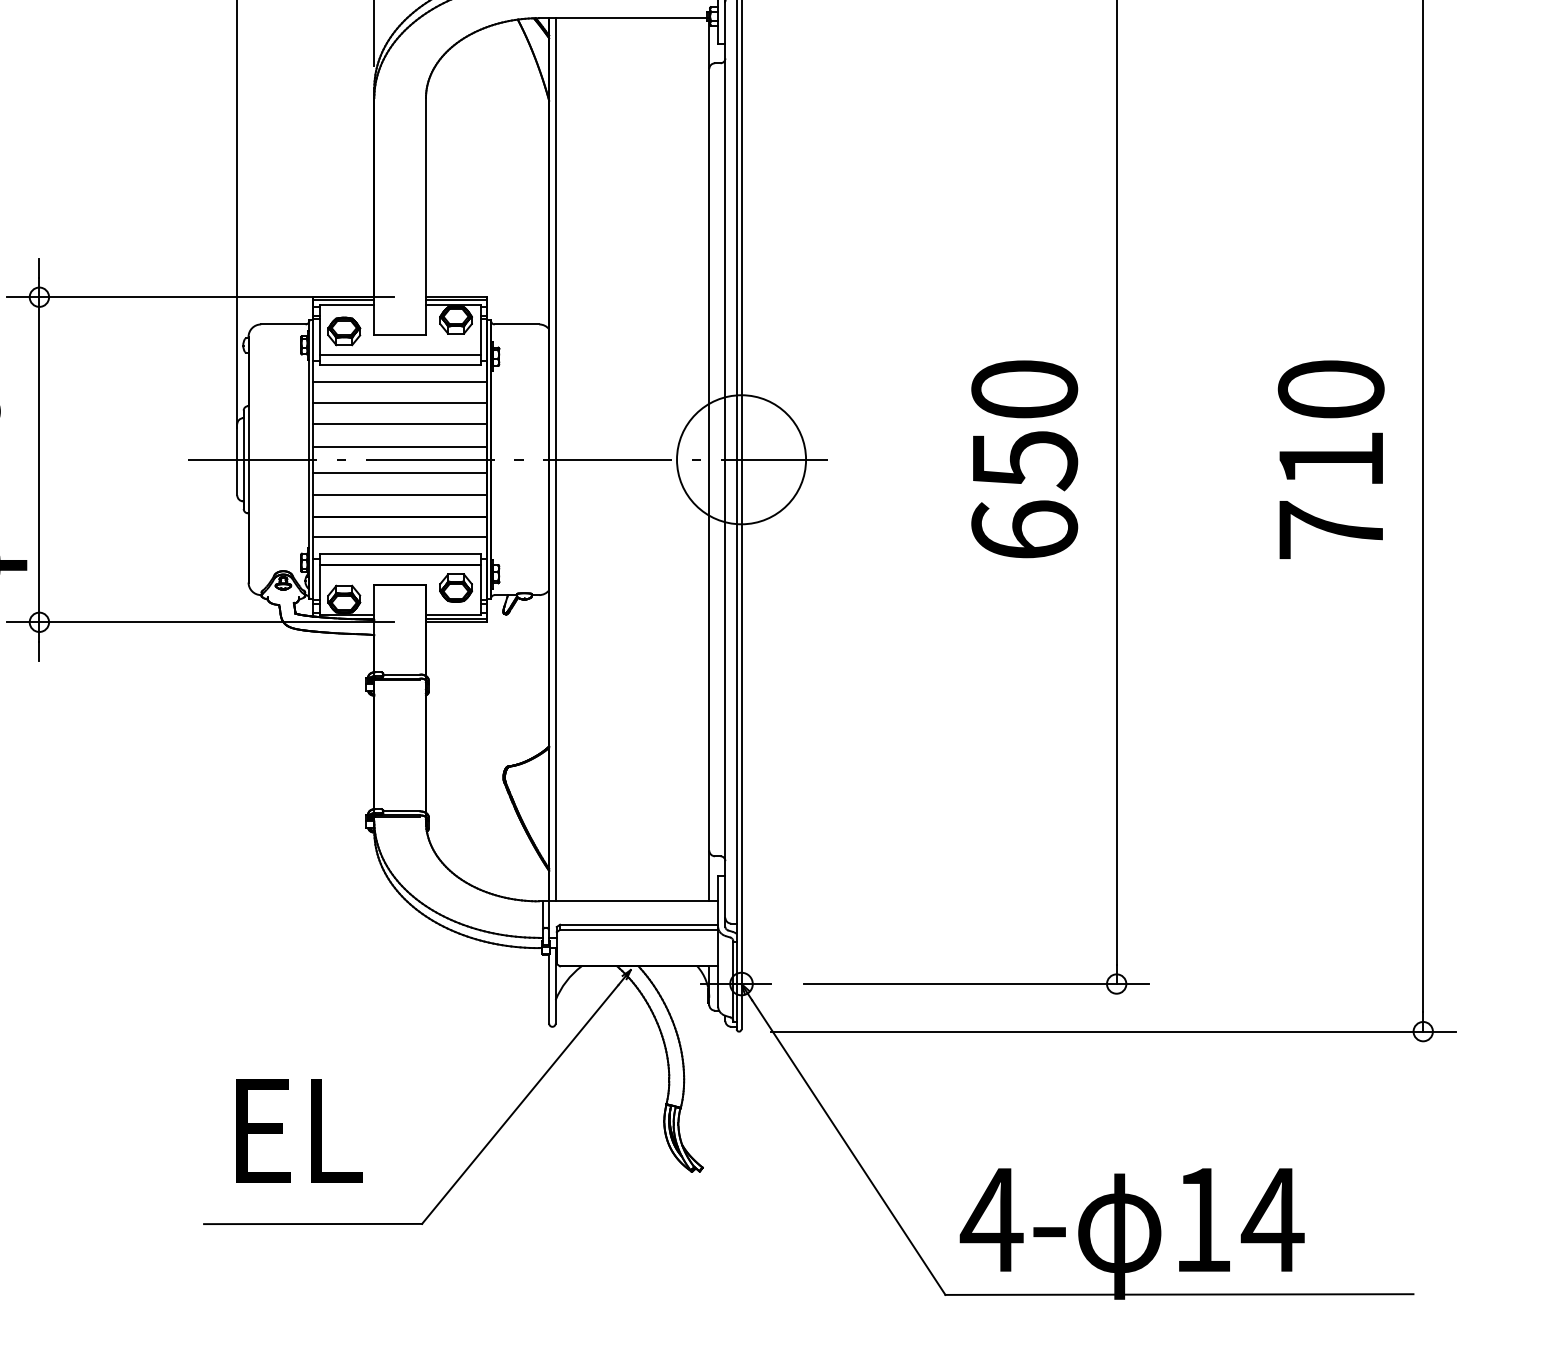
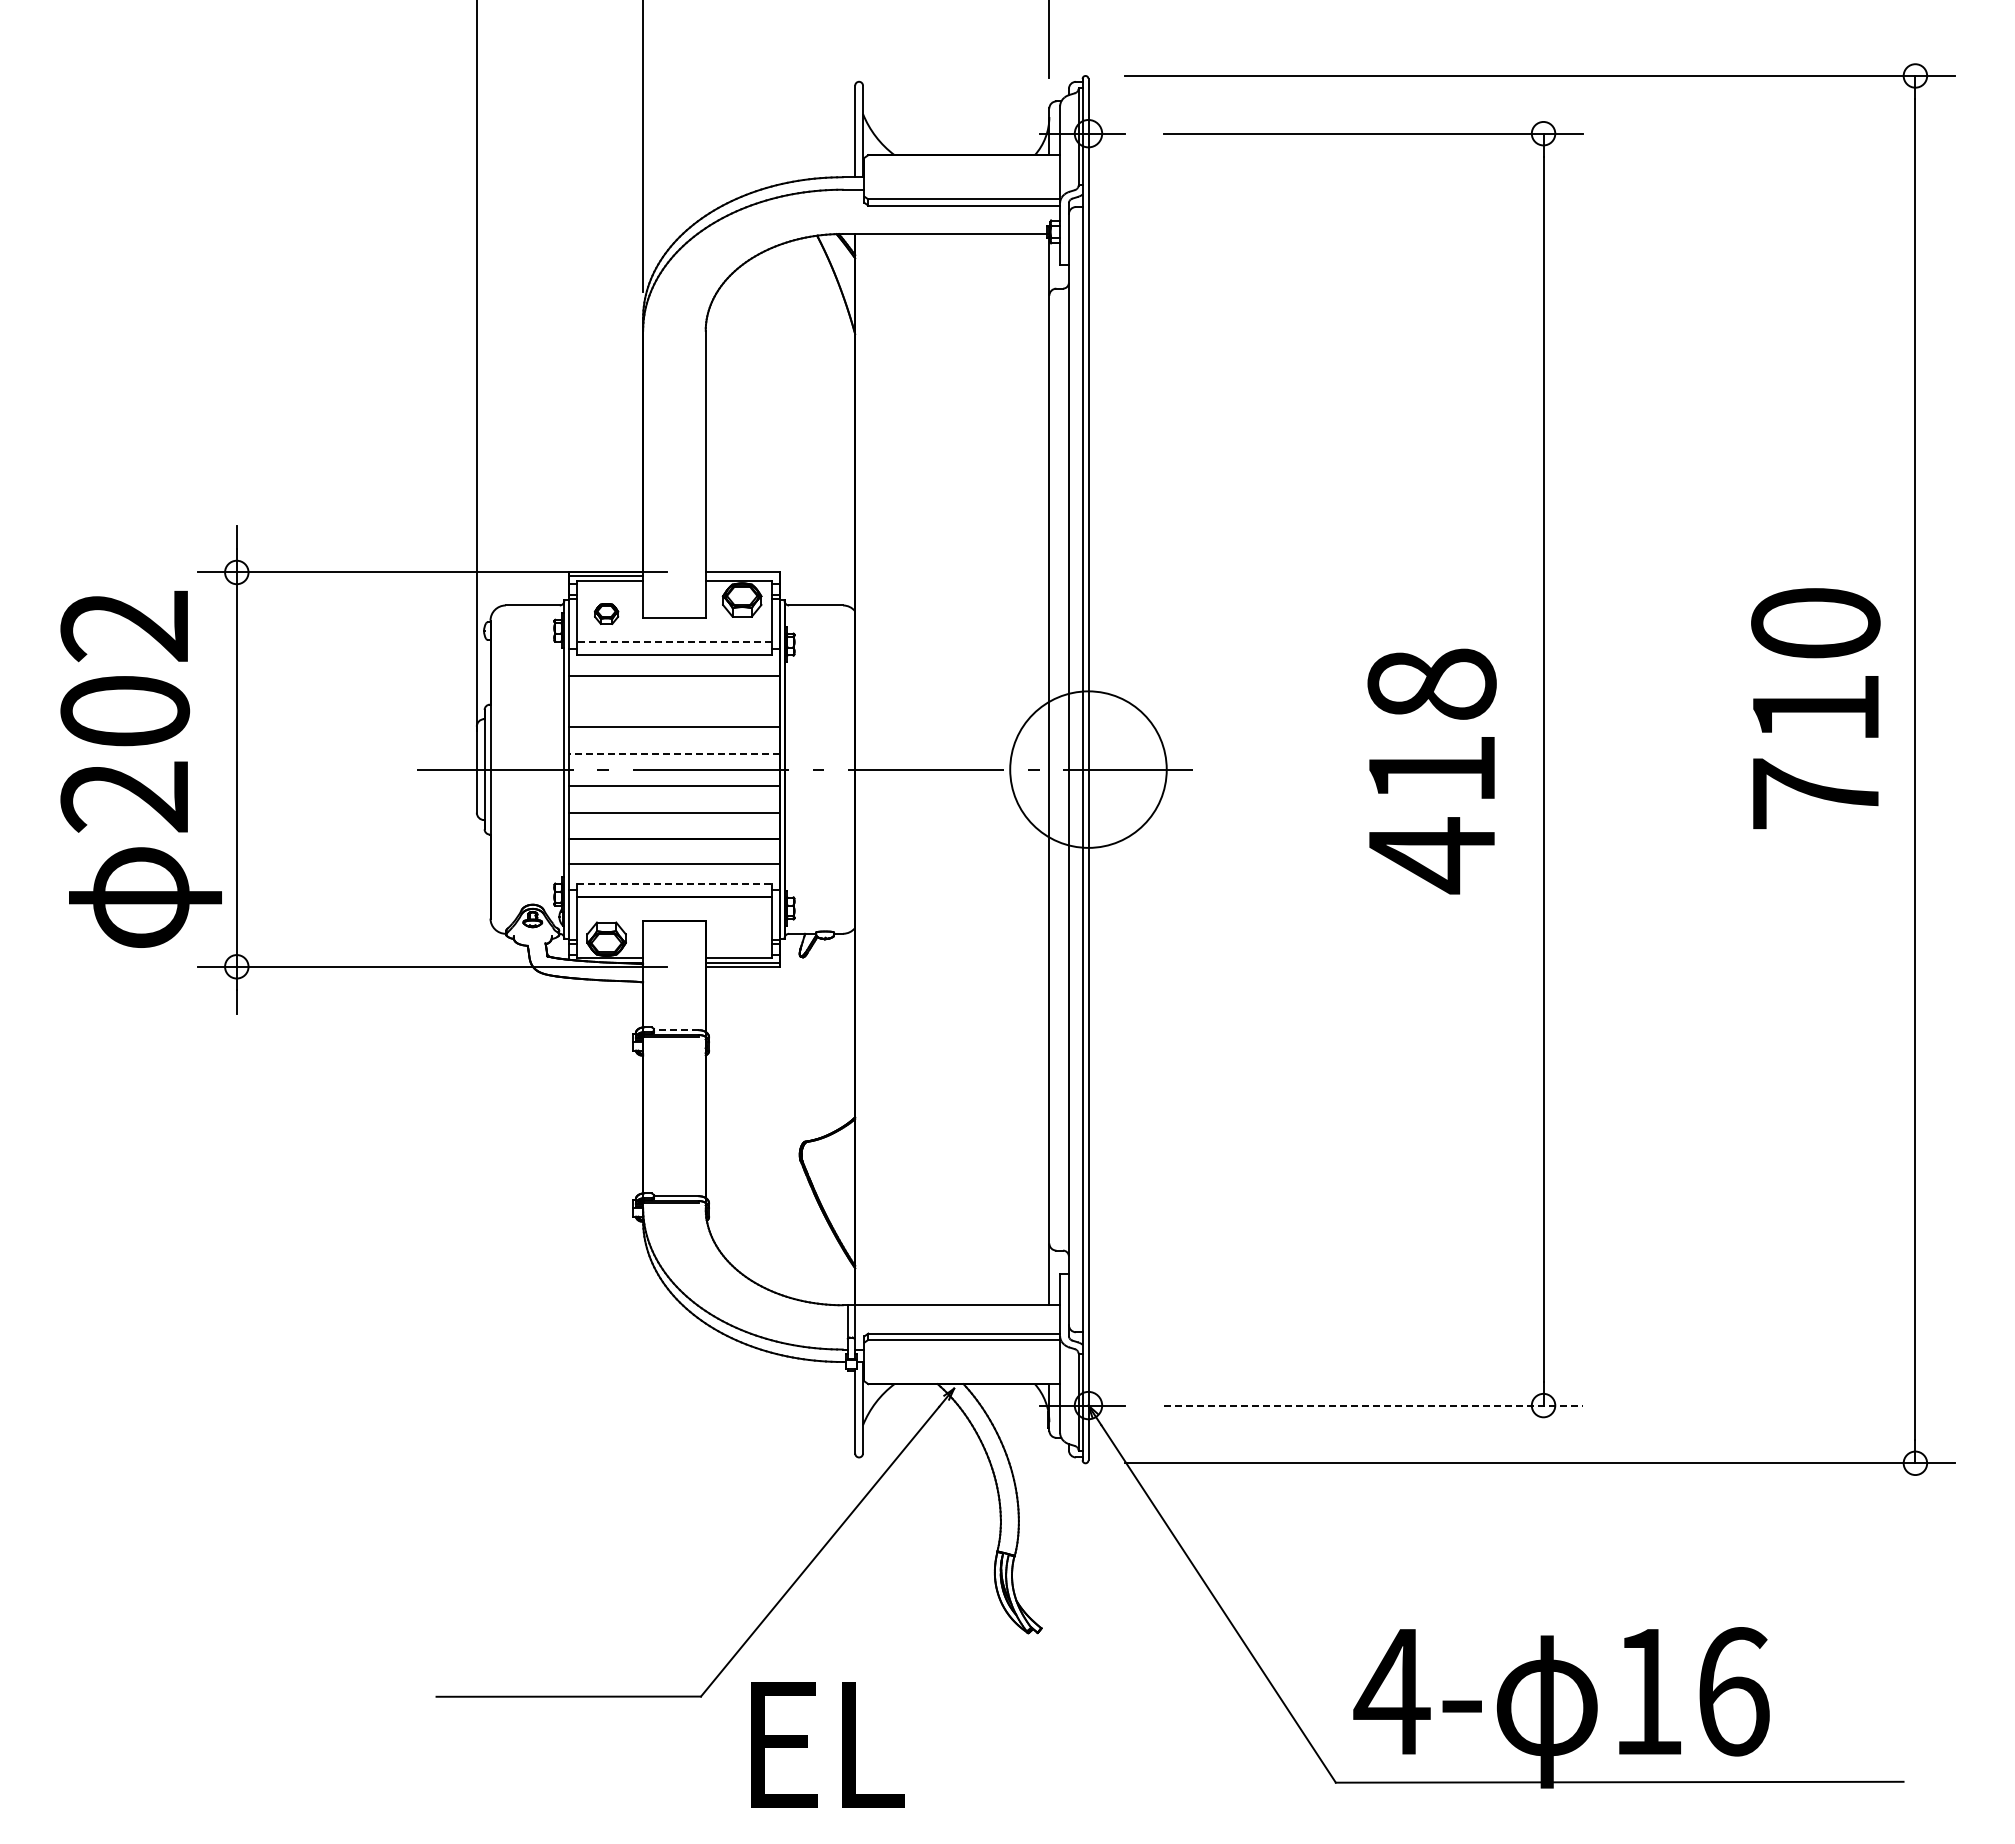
line: (456, 300) -> (742, 576), removed
part: (344, 331) -> (606, 613), size x0.6
line: (400, 354) -> (674, 642), solid -> dashed
line: (400, 402) -> (674, 700), removed
line: (400, 446) -> (674, 753), solid -> dashed
line: (556, 459) -> (863, 769), removed
text: (1330, 459) -> (1815, 708), moved
text: (1024, 461) -> (1431, 771), 650 -> 418
line: (400, 554) -> (674, 884), solid -> dashed
part: (456, 587) -> (742, 924), removed
line: (401, 674) -> (676, 1030), solid -> dashed
line: (976, 983) -> (1373, 1405), solid -> dashed
text: (298, 1130) -> (827, 1744), moved
text: (1272, 1219) -> (1732, 1691), 14 -> 16

